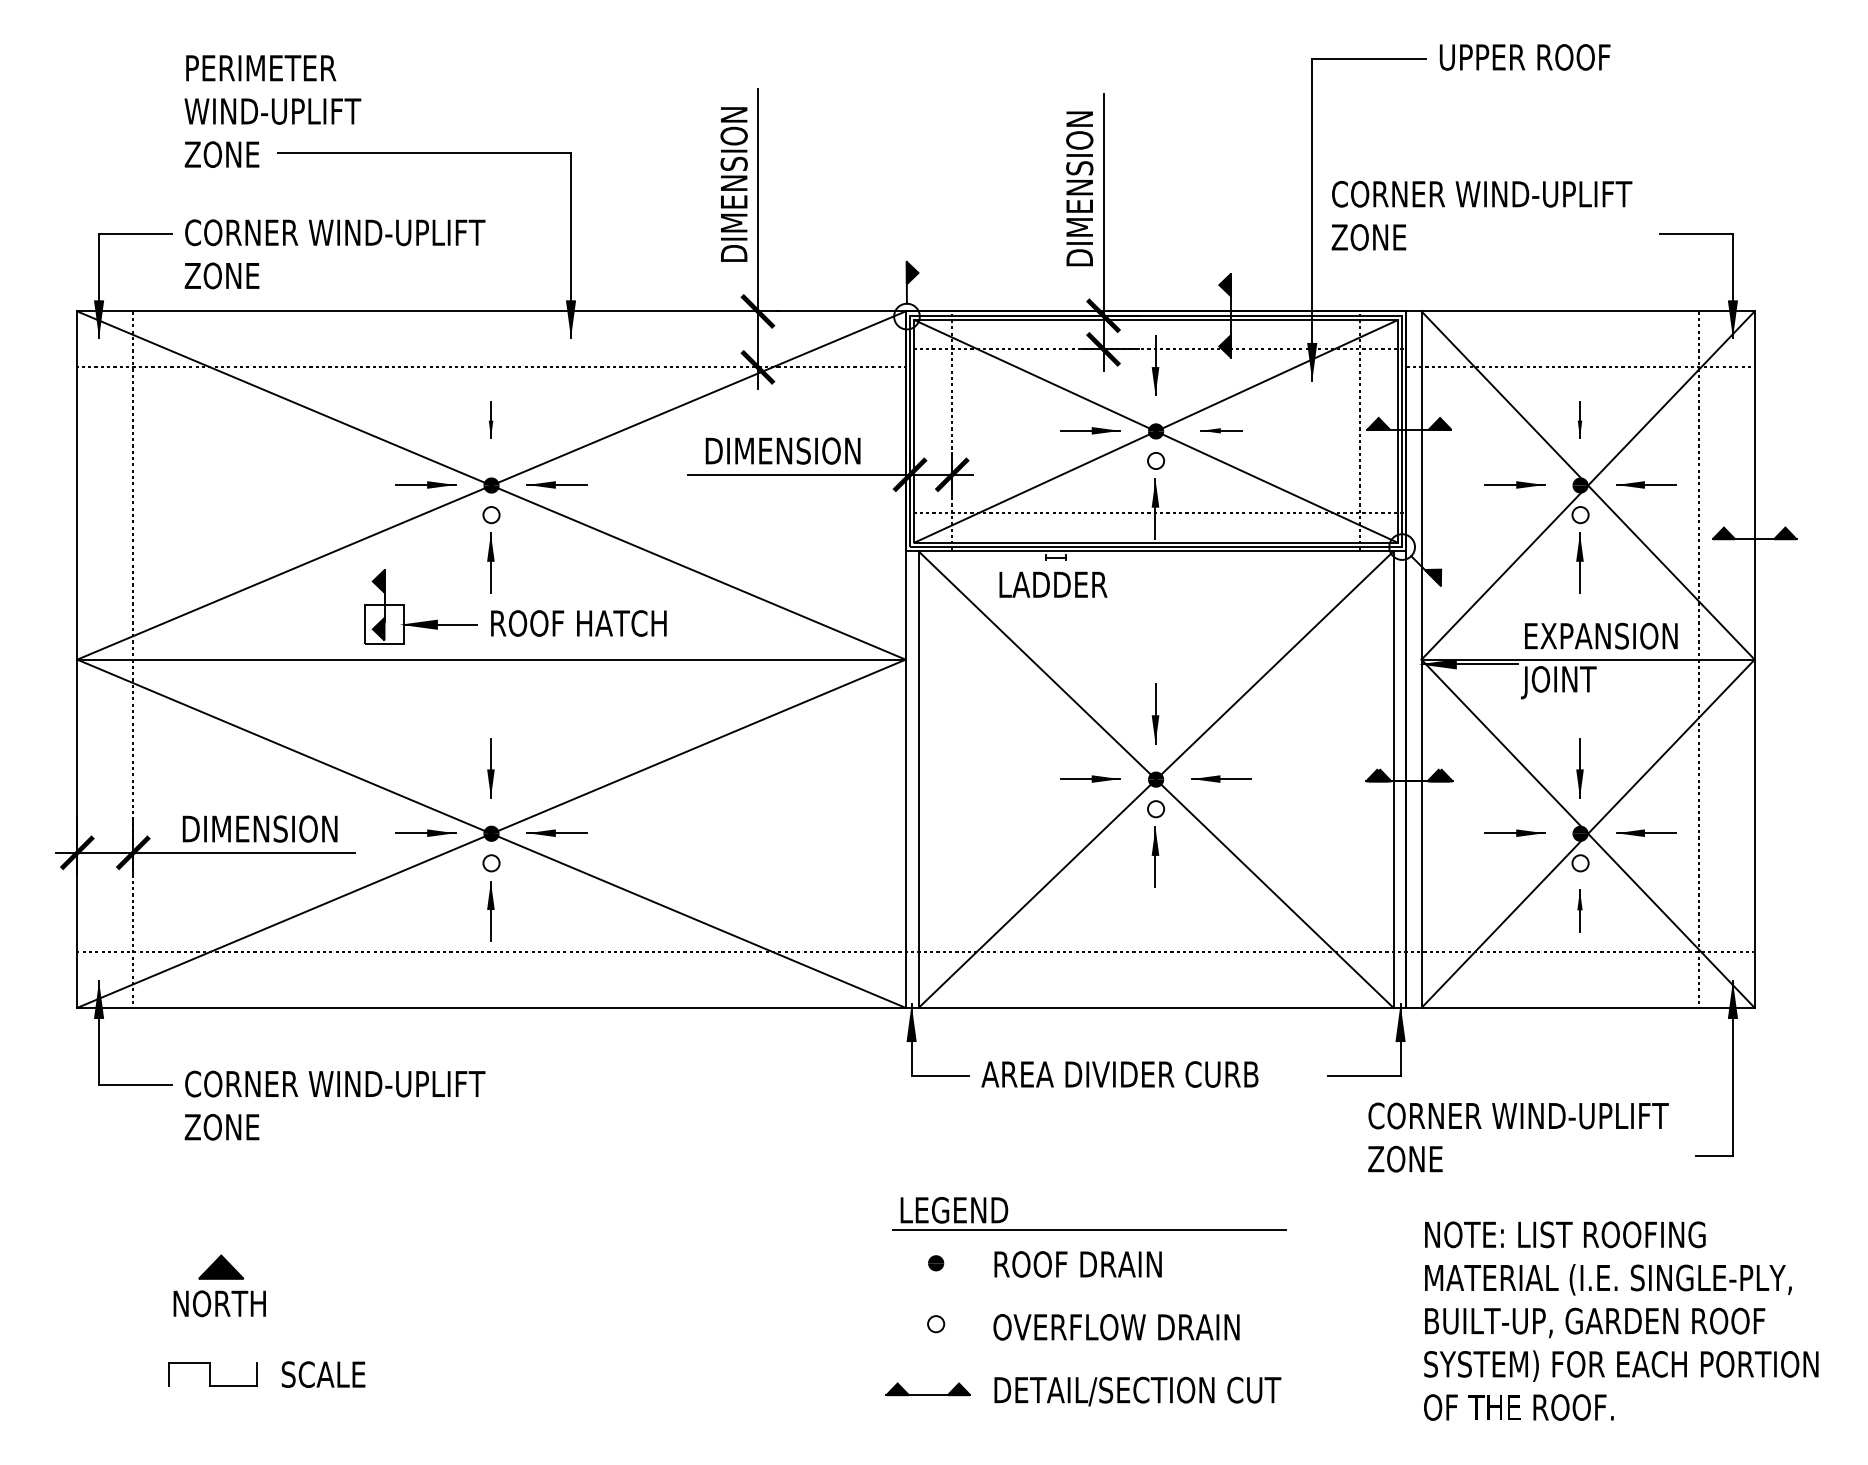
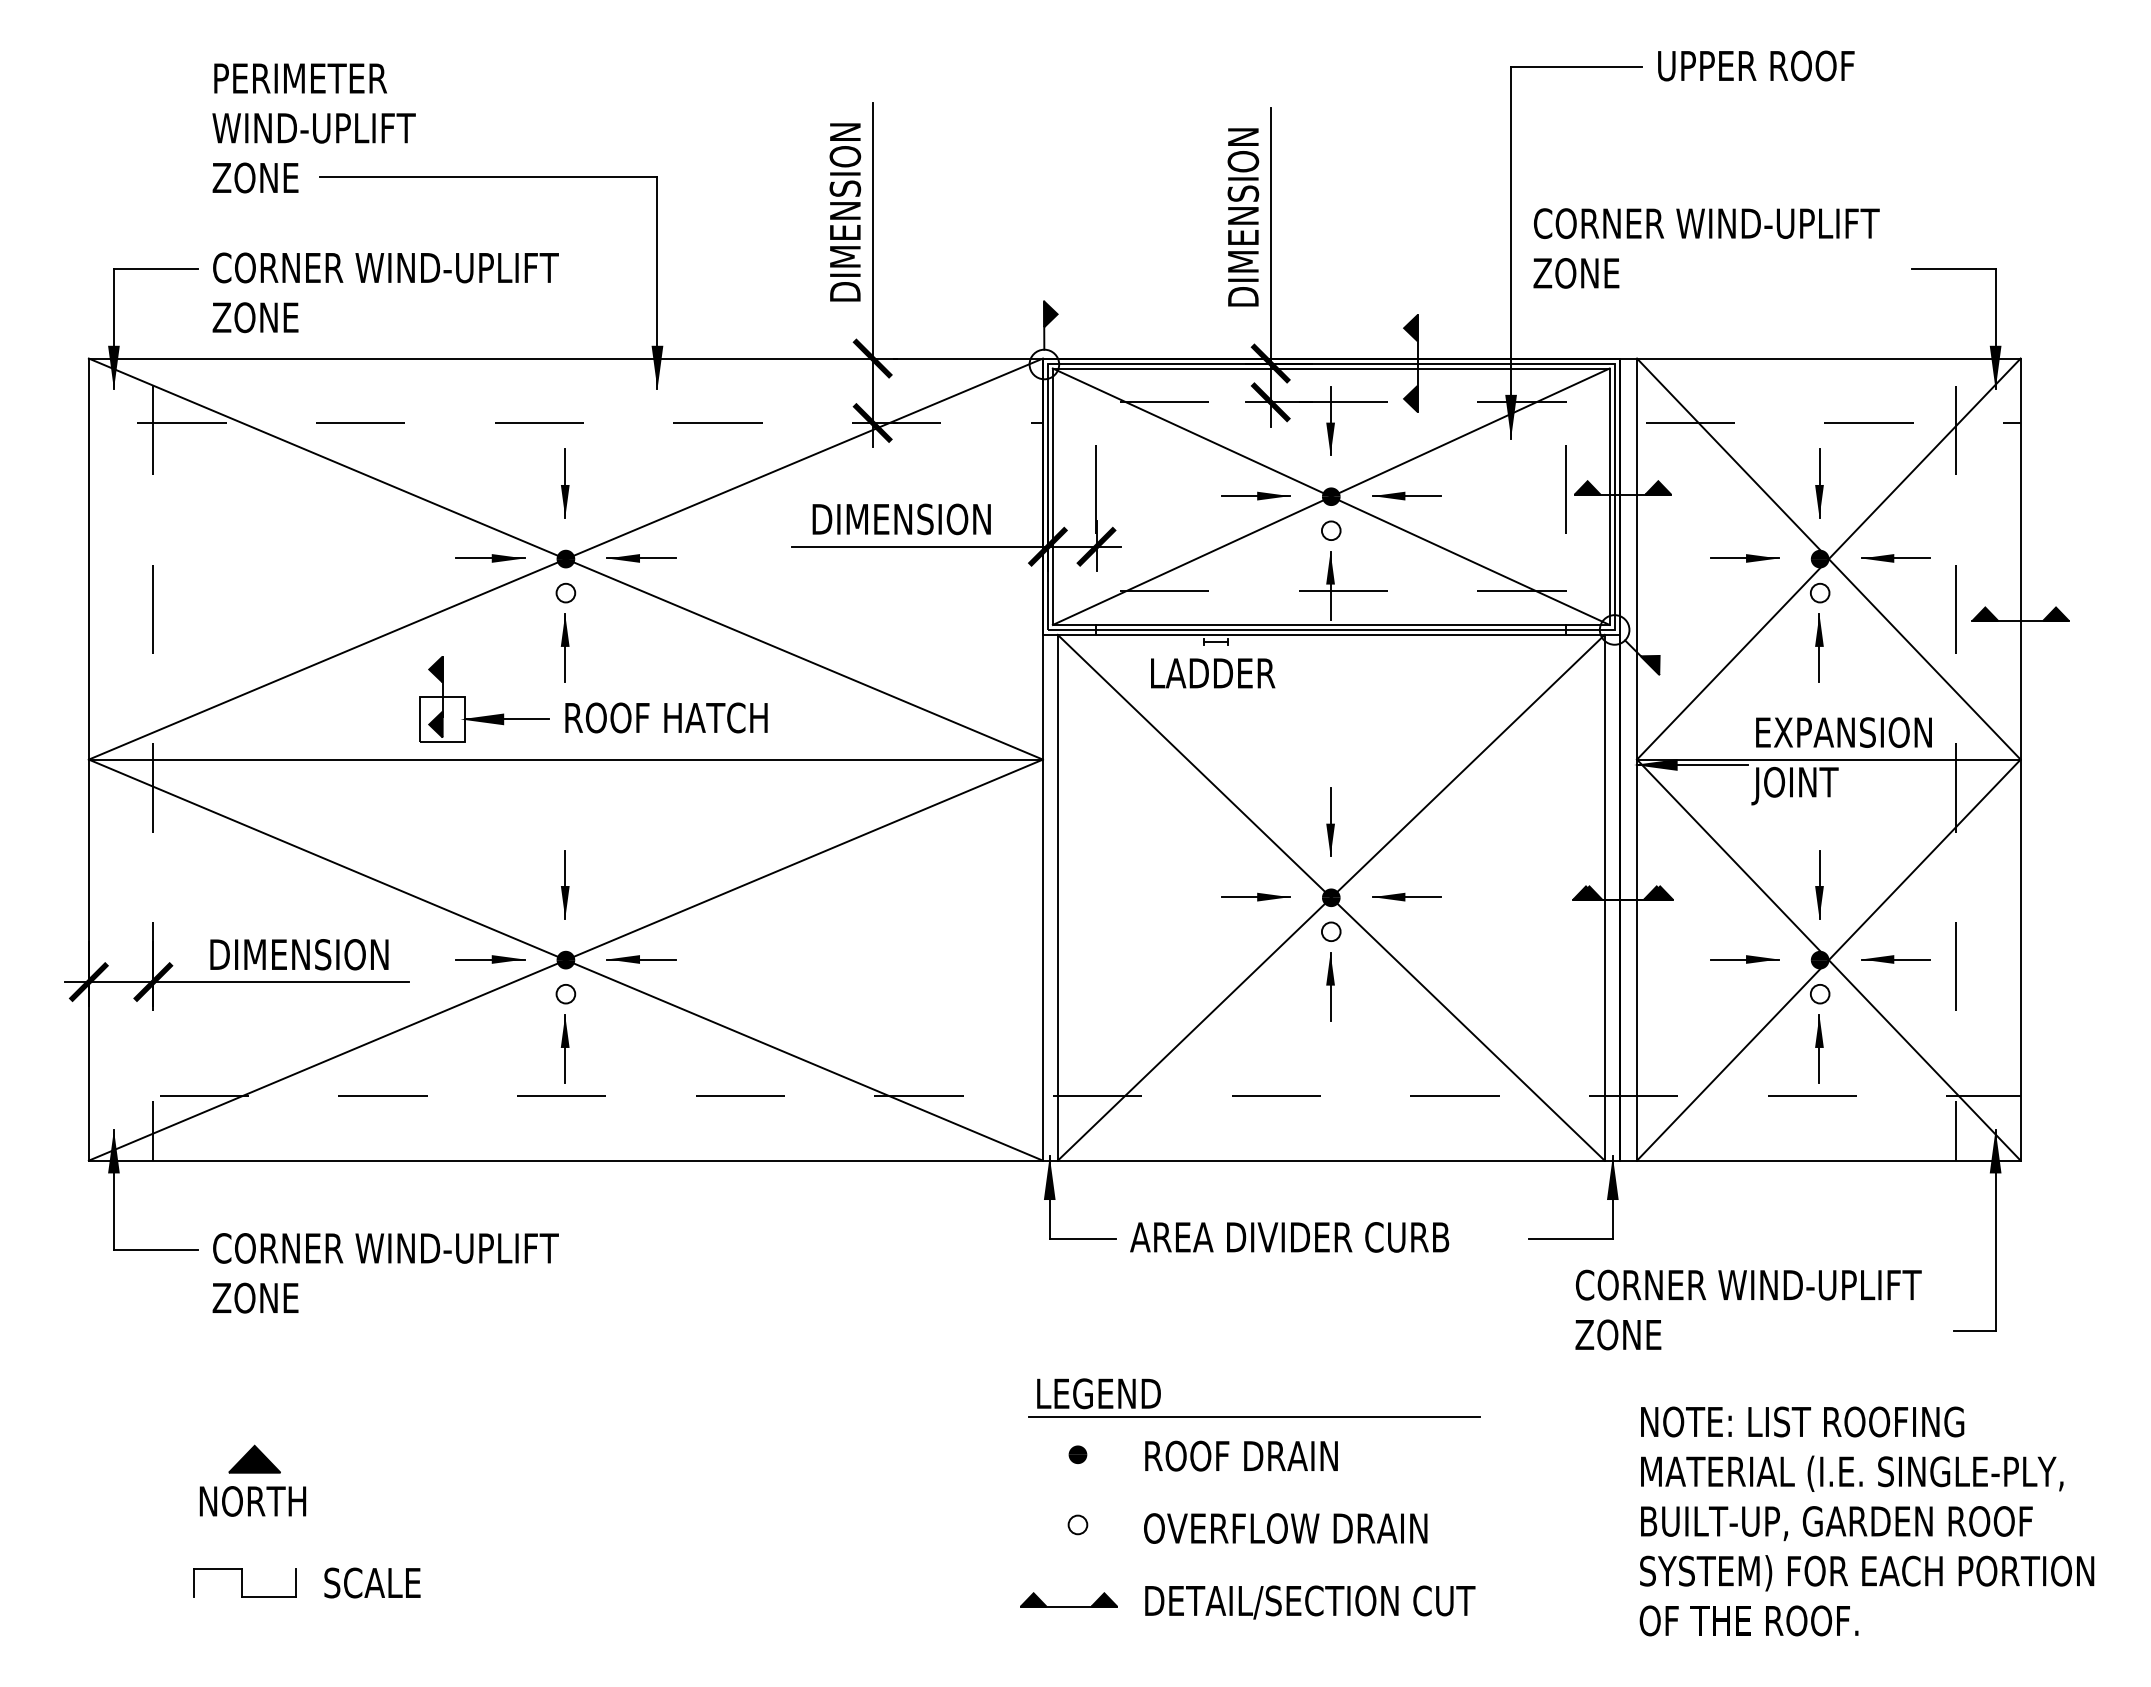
part: (491, 419) -> (565, 483), size x1.67
part: (1580, 419) -> (1819, 483), size x1.67
part: (1221, 430) -> (1406, 495), size x1.43
part: (1580, 910) -> (1819, 1048), size x1.43

